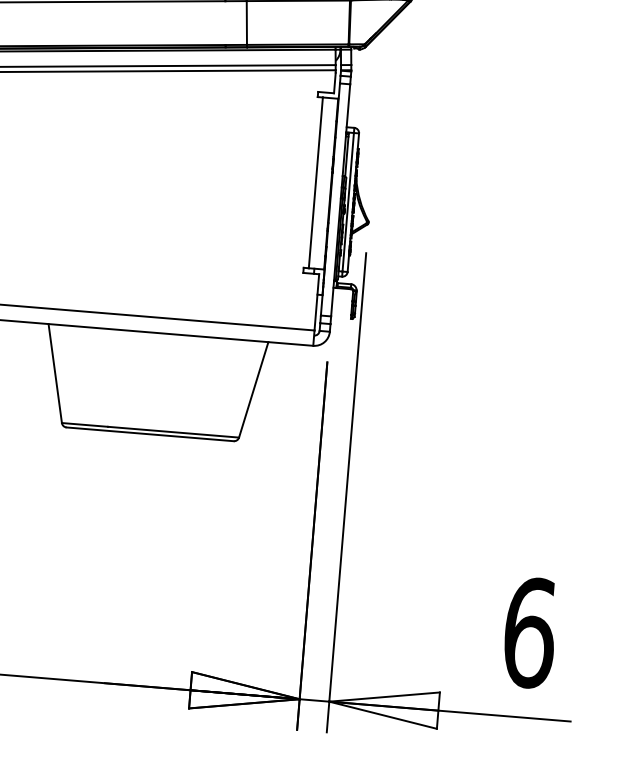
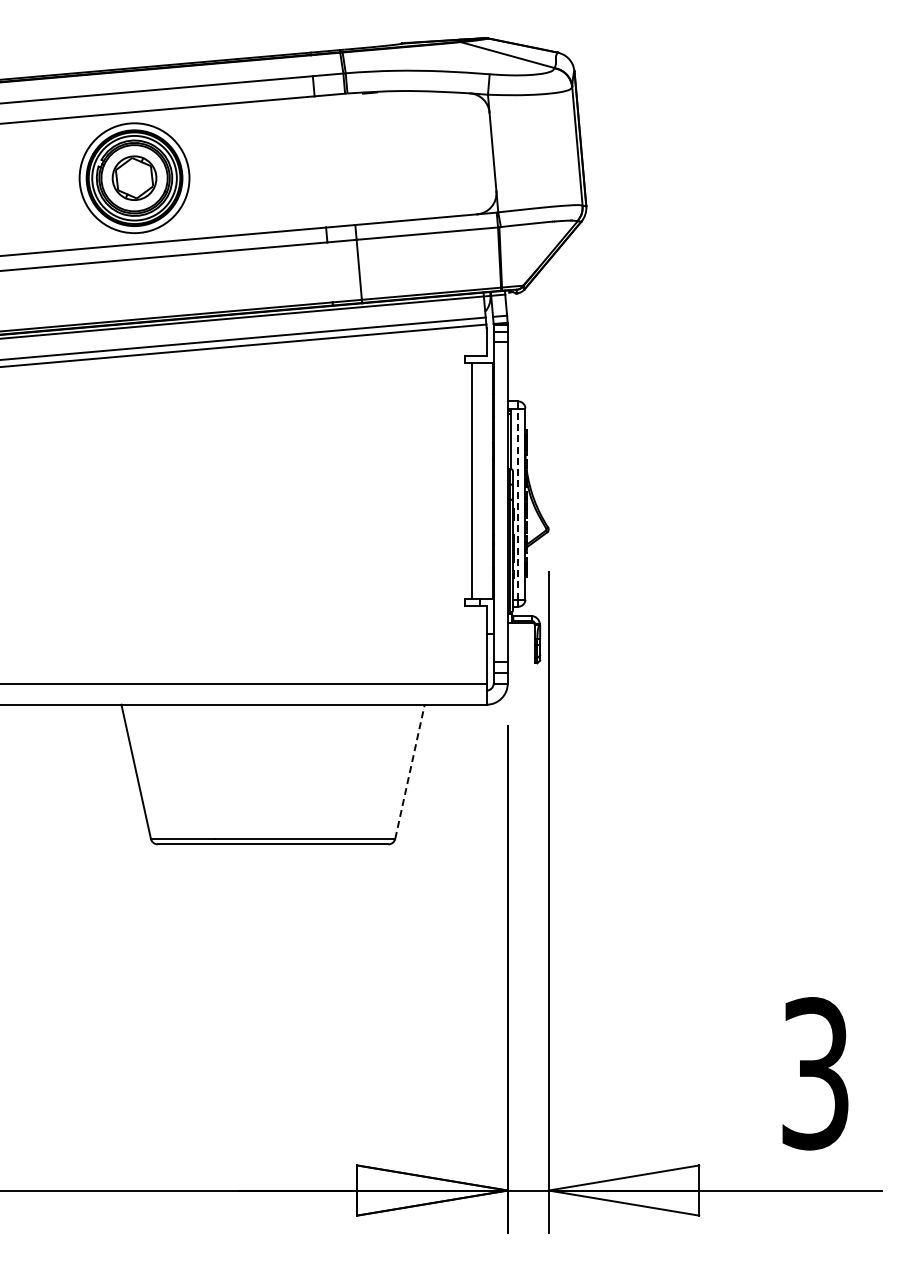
line: (348, 202) -> (518, 504), solid -> dashed
line: (254, 389) -> (410, 771), solid -> dashed
text: (529, 632) -> (815, 1073), 6 -> 3

